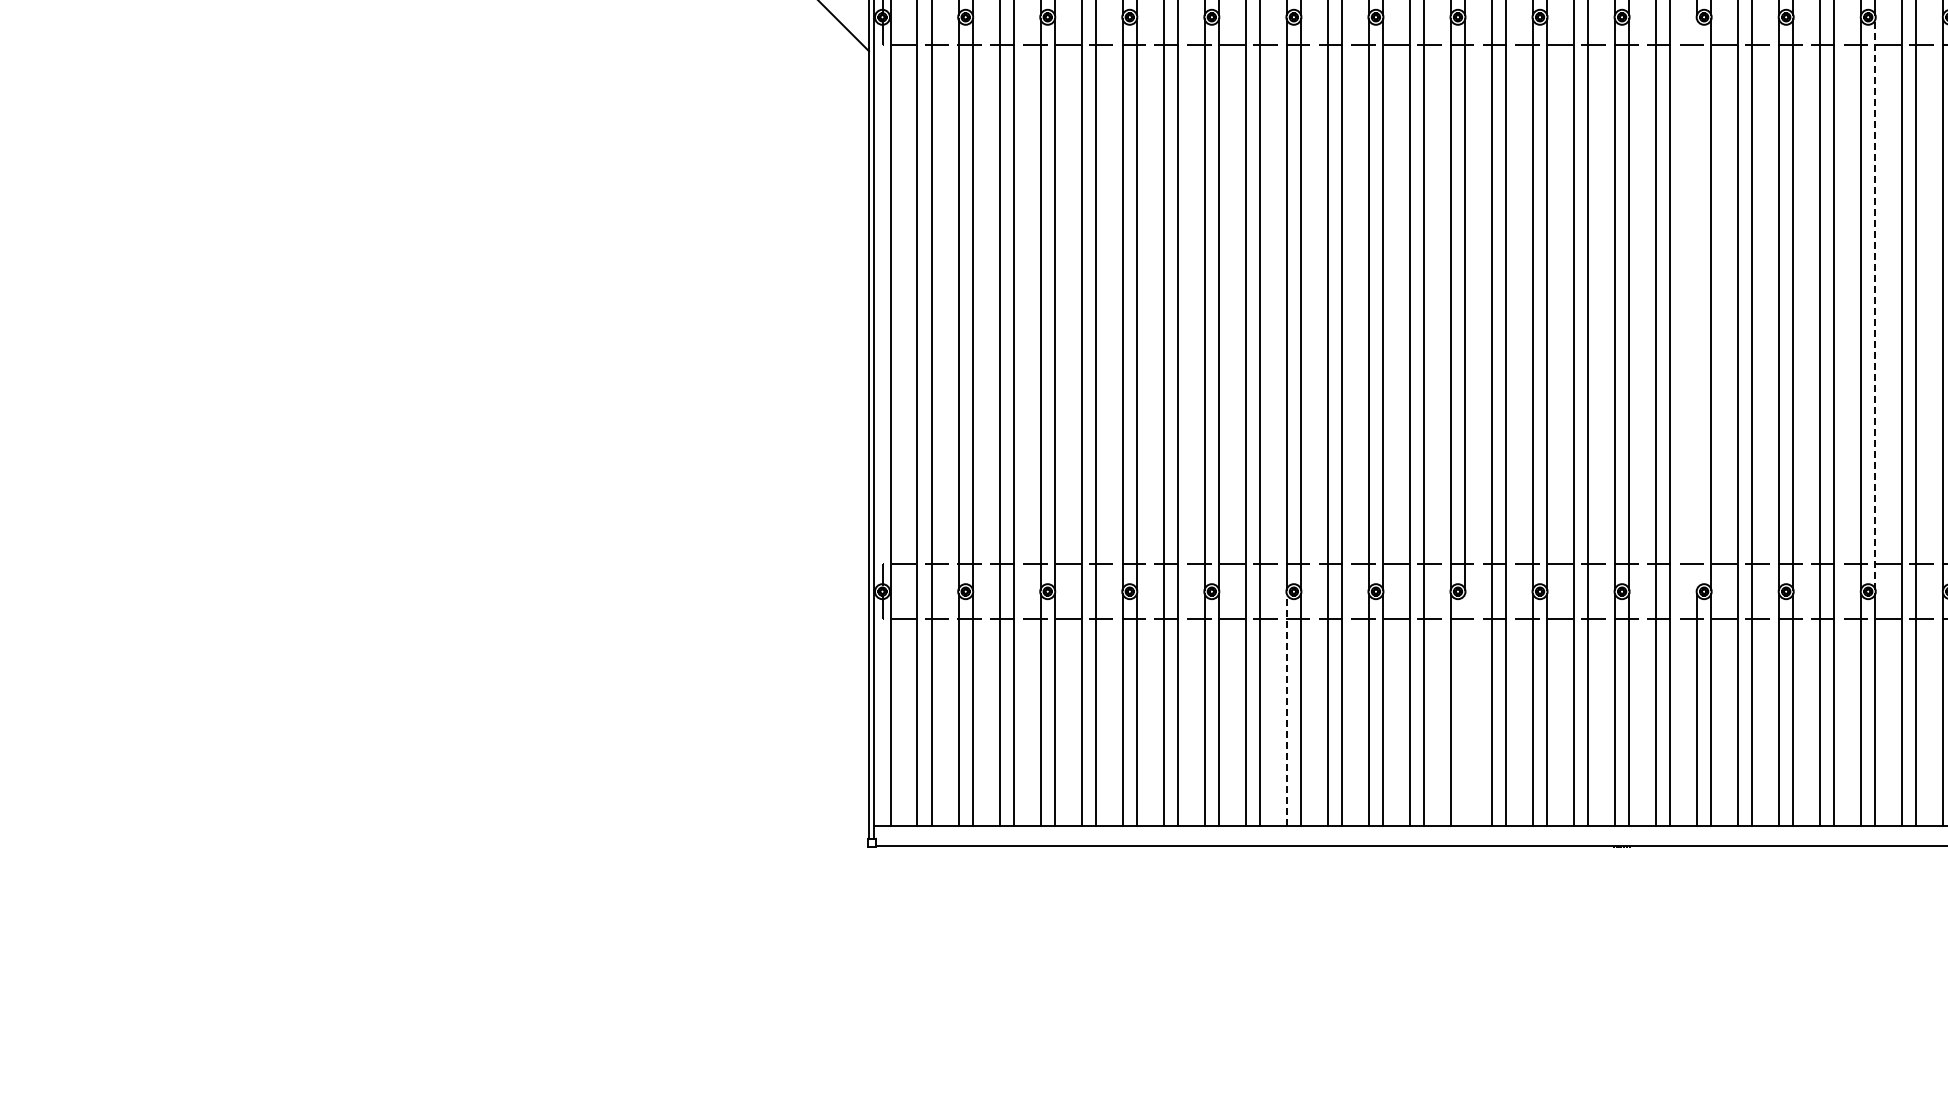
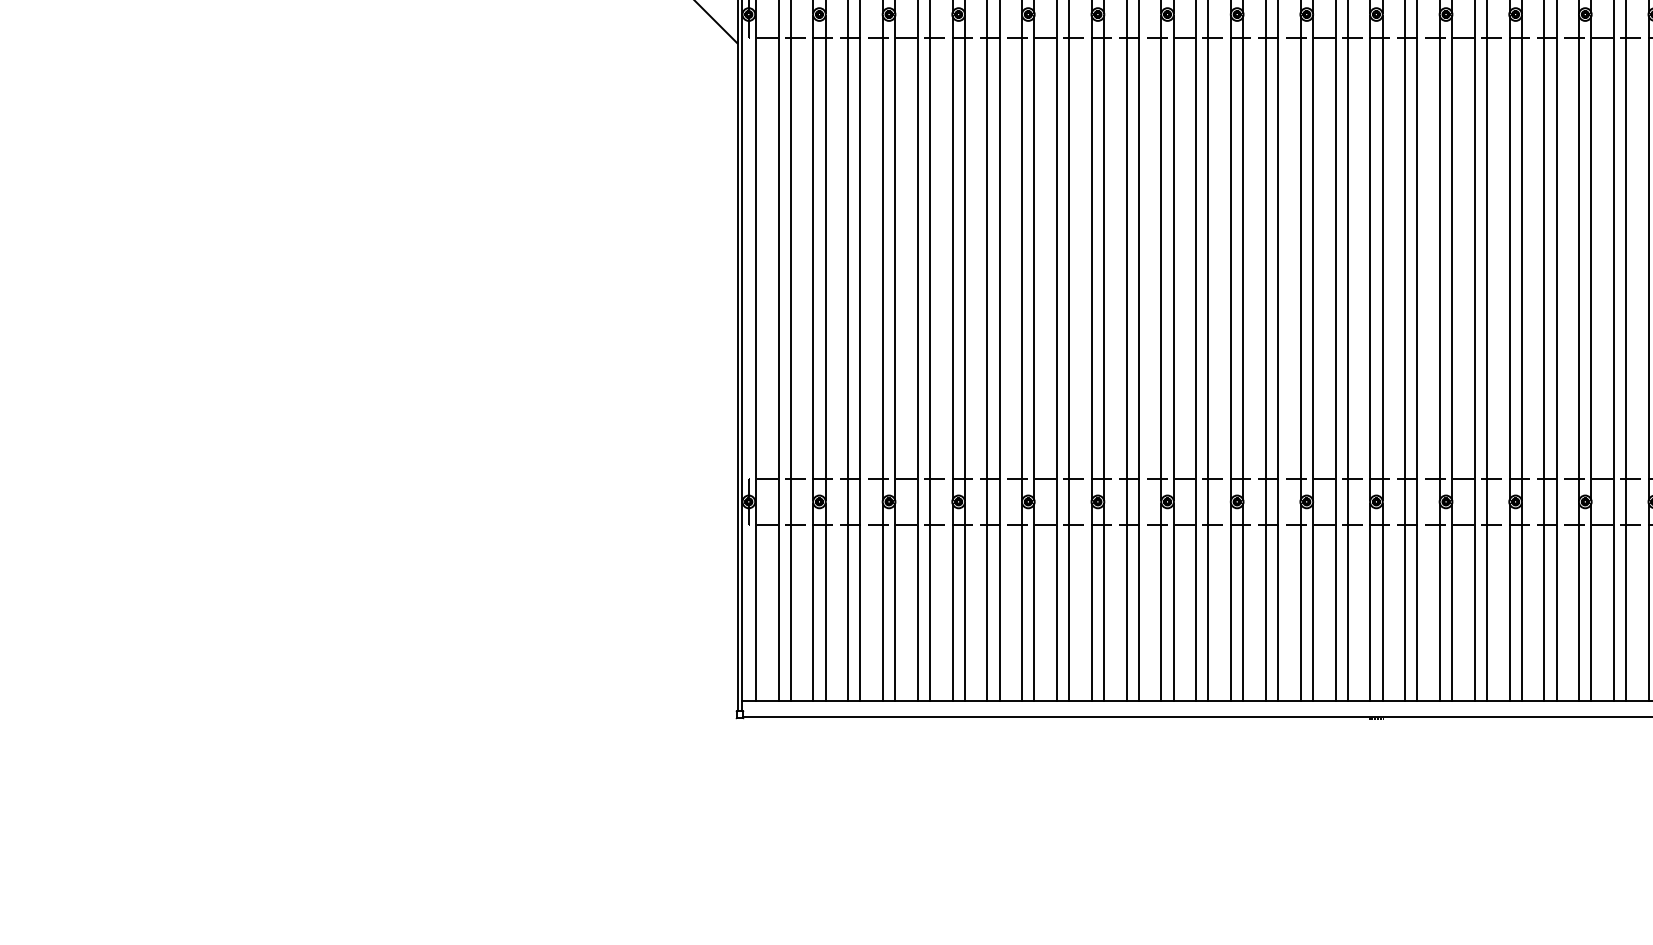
line: (1696, 304) -> (1439, 258), added
line: (1875, 304) -> (1591, 258), dashed -> solid
line: (1286, 709) -> (1091, 601), dashed -> solid
line: (1465, 709) -> (1243, 601), added

